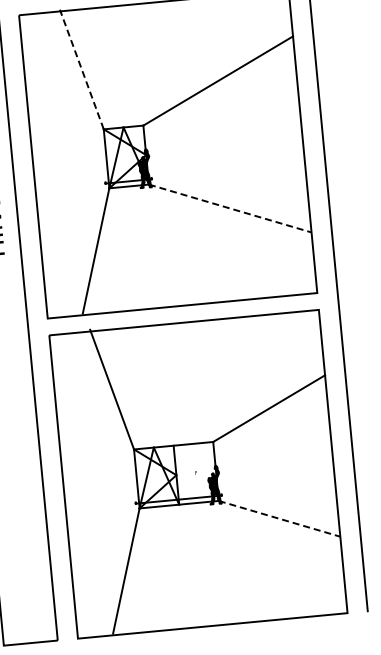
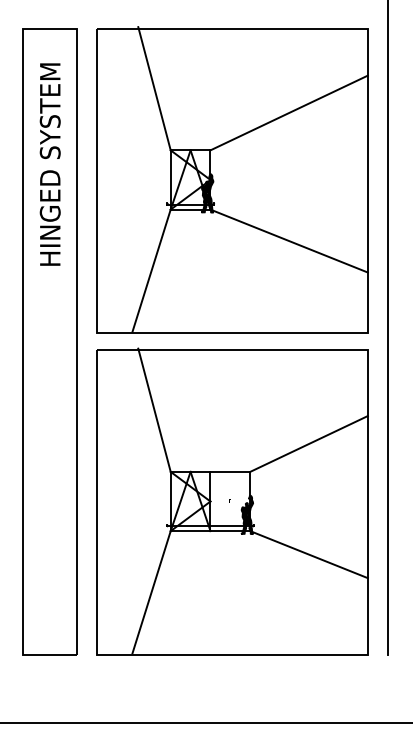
line: (81, 69) -> (154, 88), dashed -> solid
line: (230, 208) -> (289, 241), dashed -> solid
line: (279, 518) -> (309, 554), dashed -> solid

